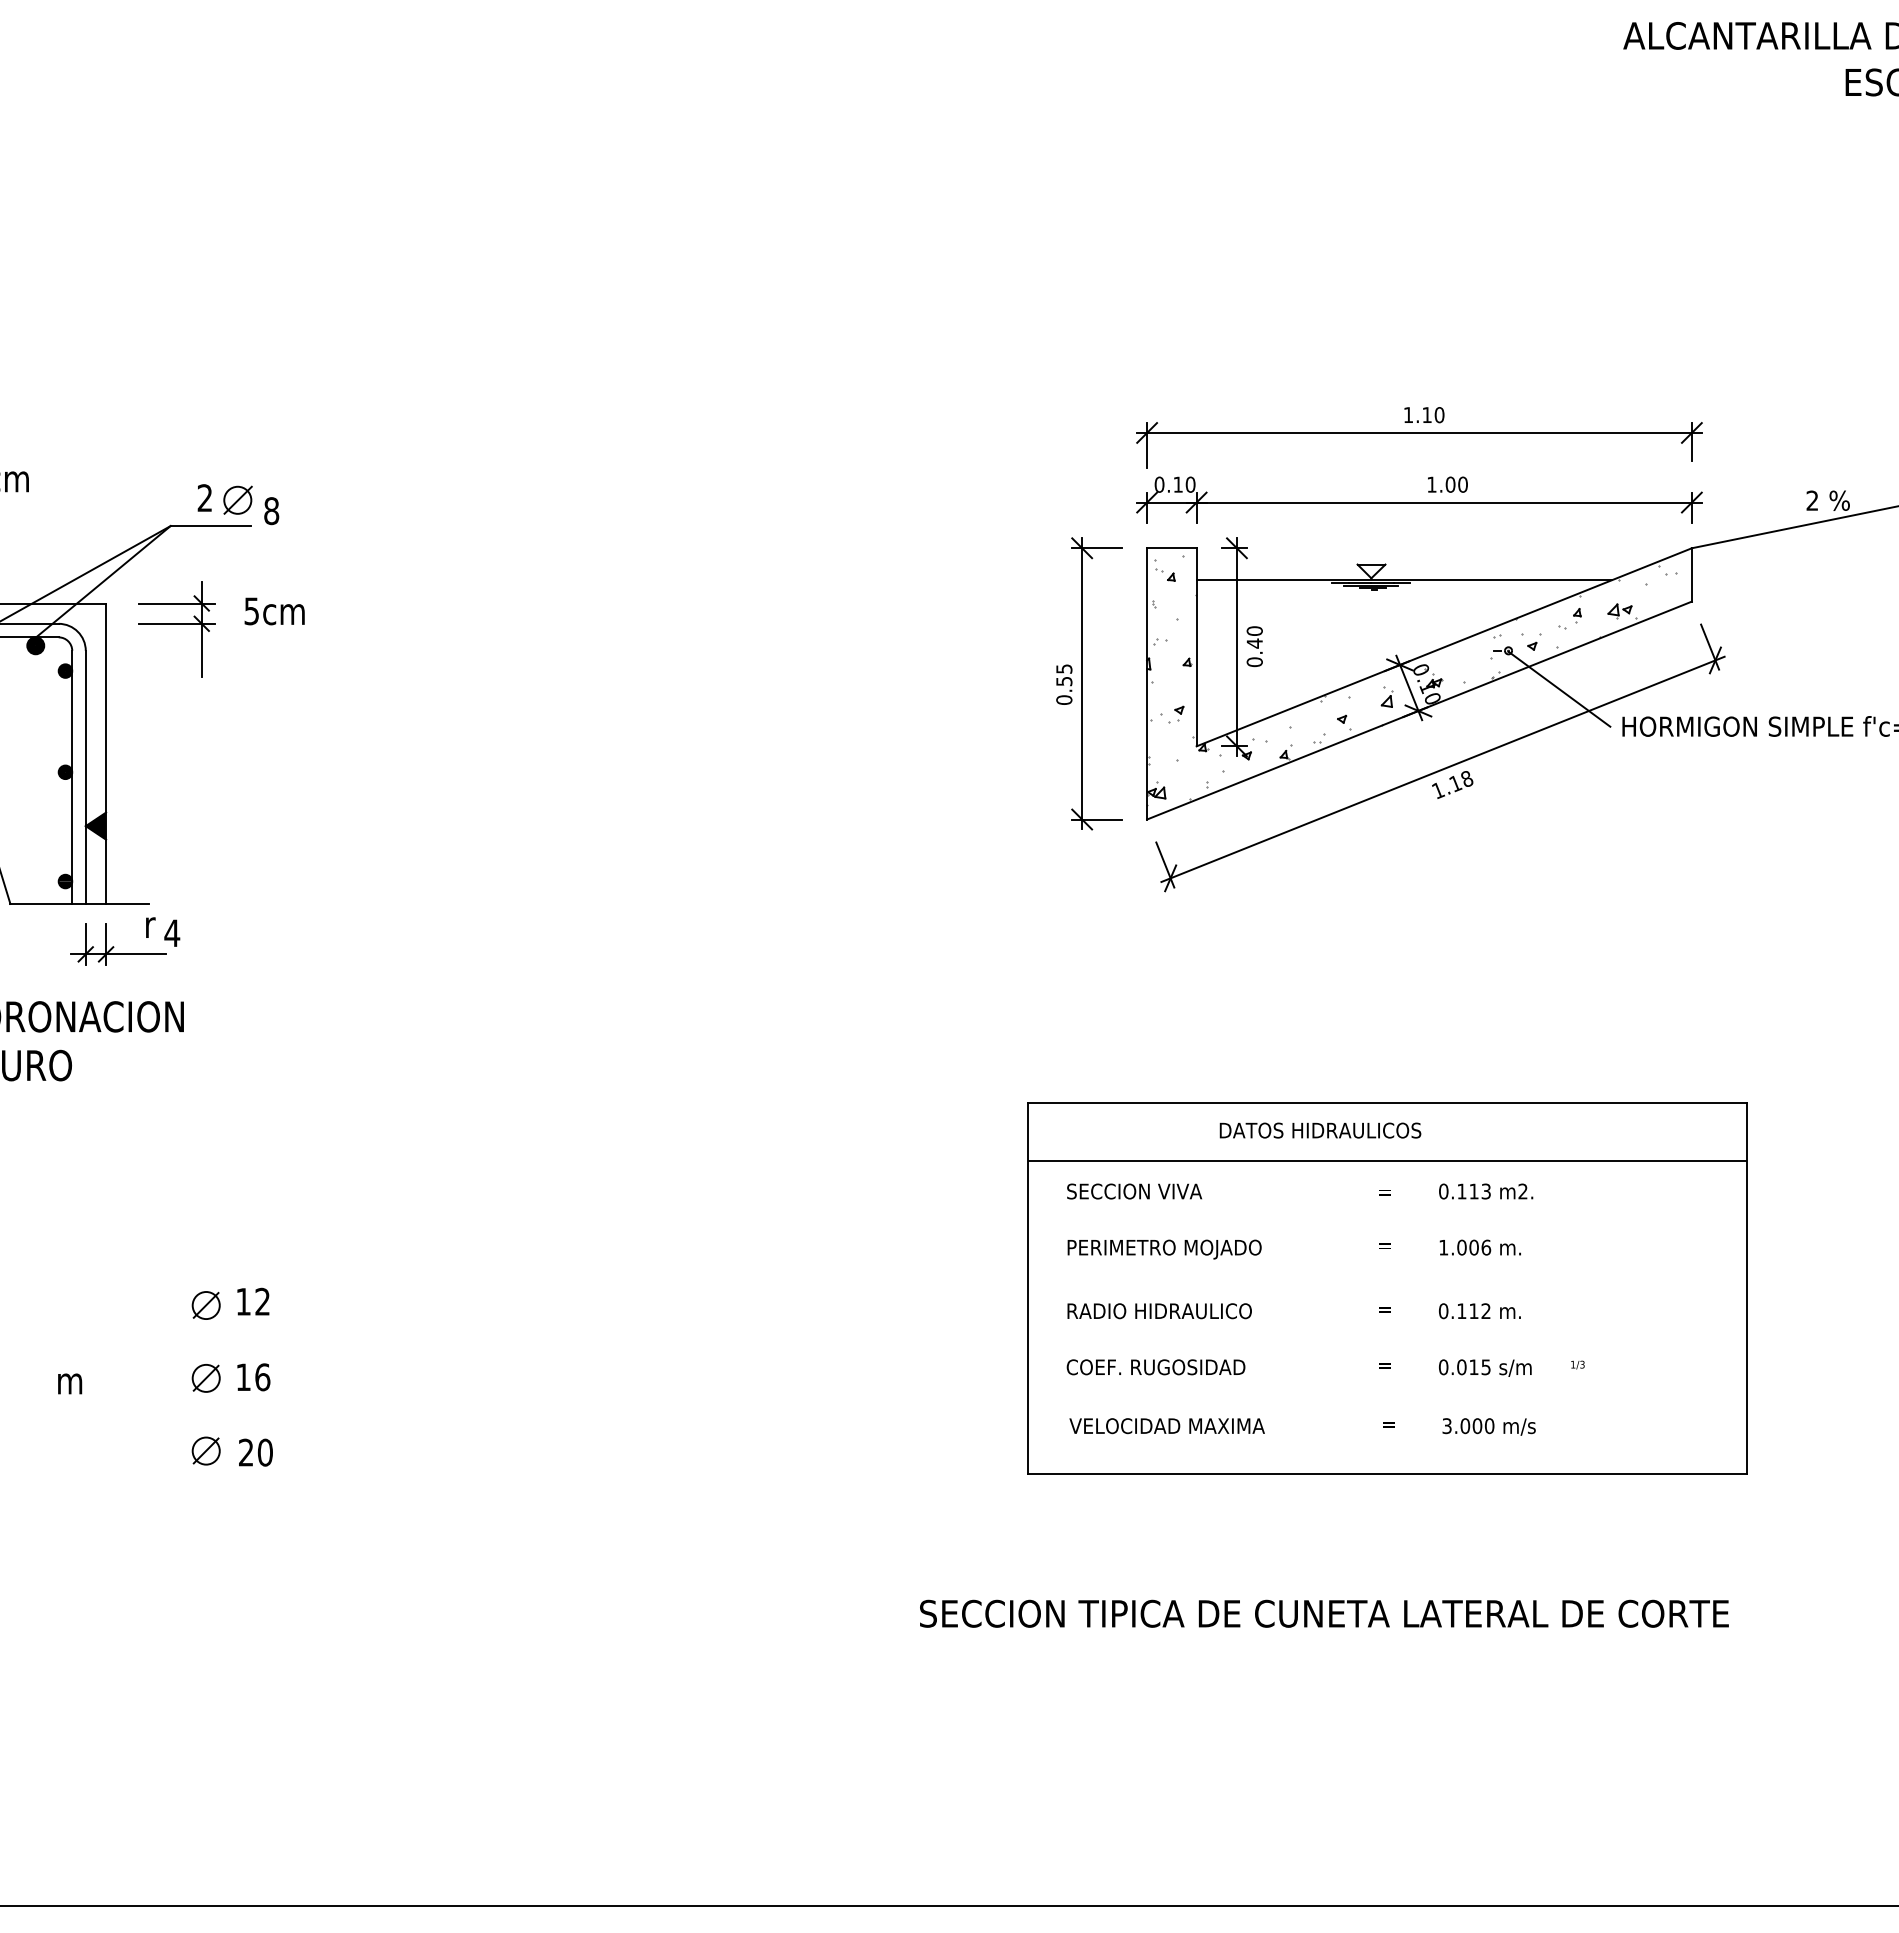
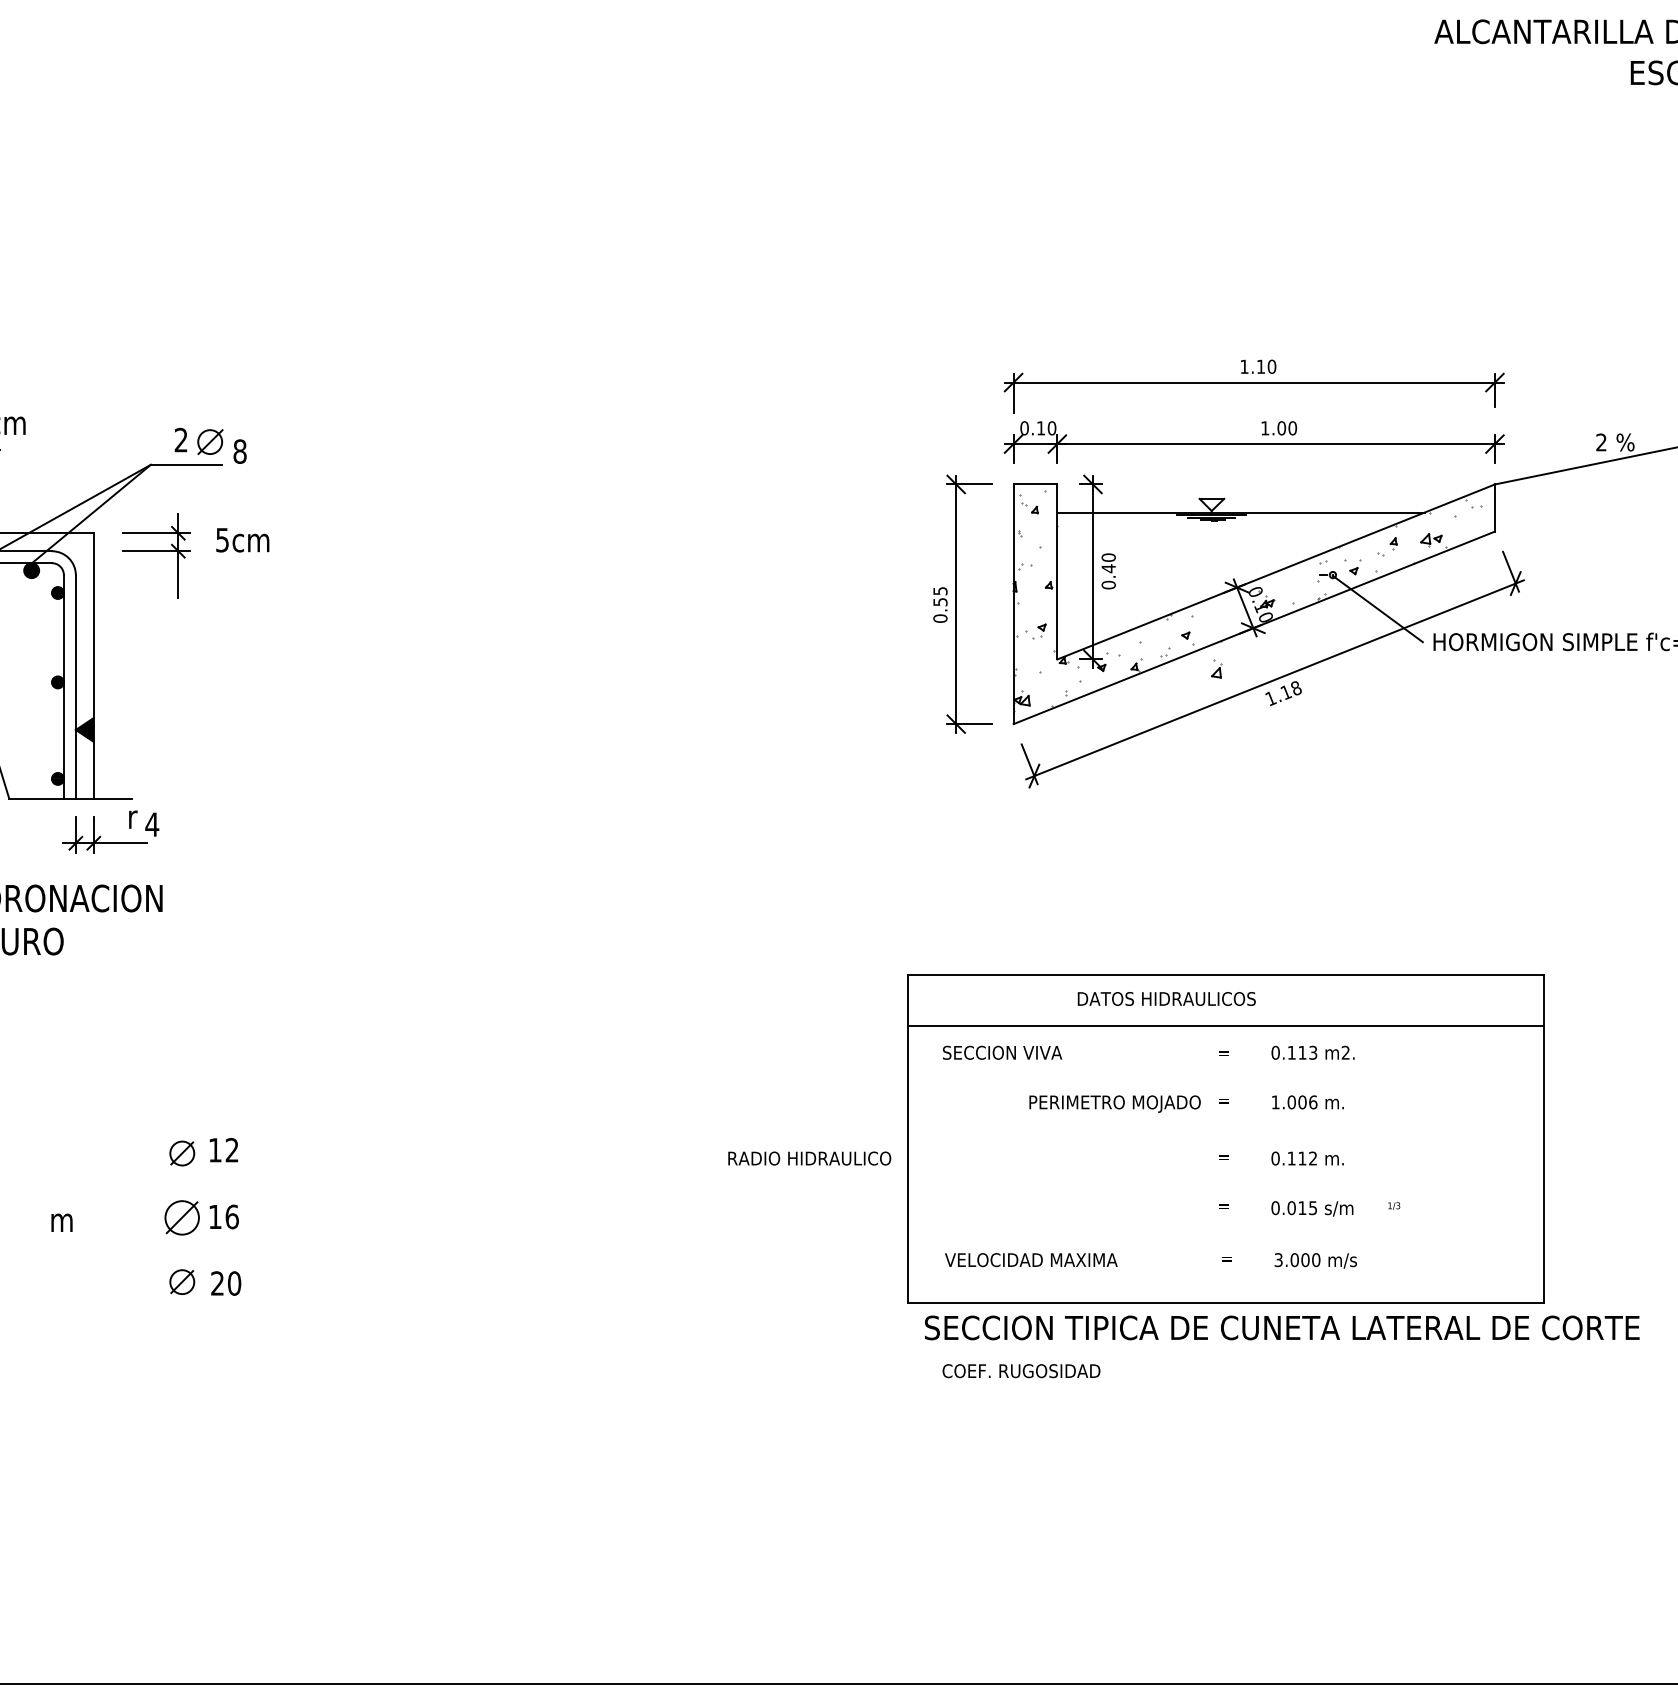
part: (1386, 696) -> (1216, 668), moved
text: (1163, 1248) -> (1114, 1103), moved
text: (1159, 1311) -> (809, 1158), moved
text: (1156, 1367) -> (1021, 1371), moved
part: (206, 1377) -> (182, 1217), size x1.4
text: (1324, 1613) -> (1282, 1327), moved

